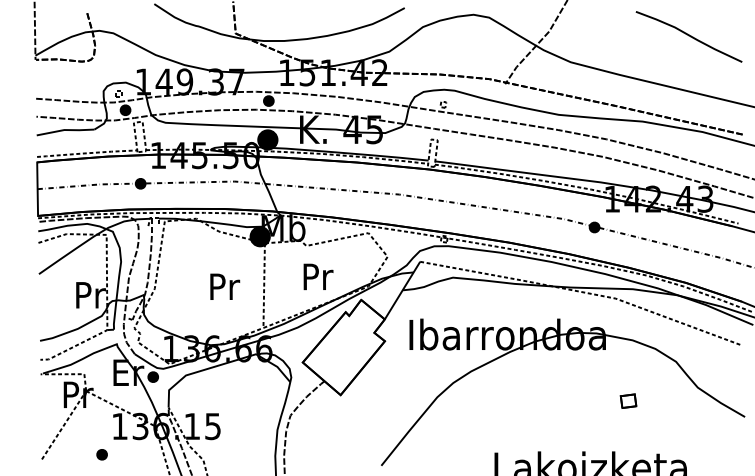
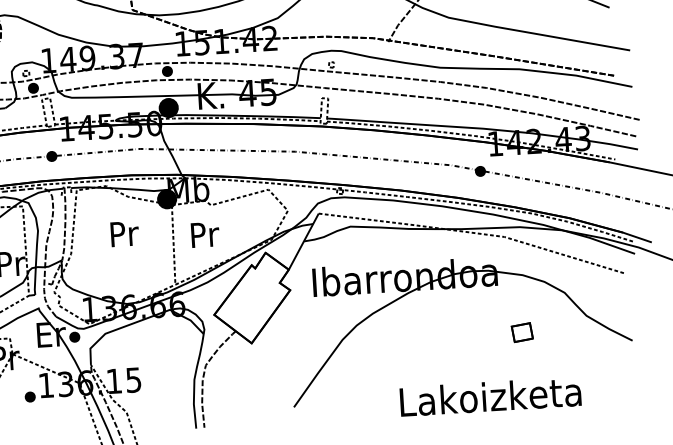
text: (318, 276) -> (205, 234), moved
text: (225, 286) -> (125, 233), moved
part: (628, 400) -> (522, 331), size x1.4
part: (101, 454) -> (29, 396), moved

